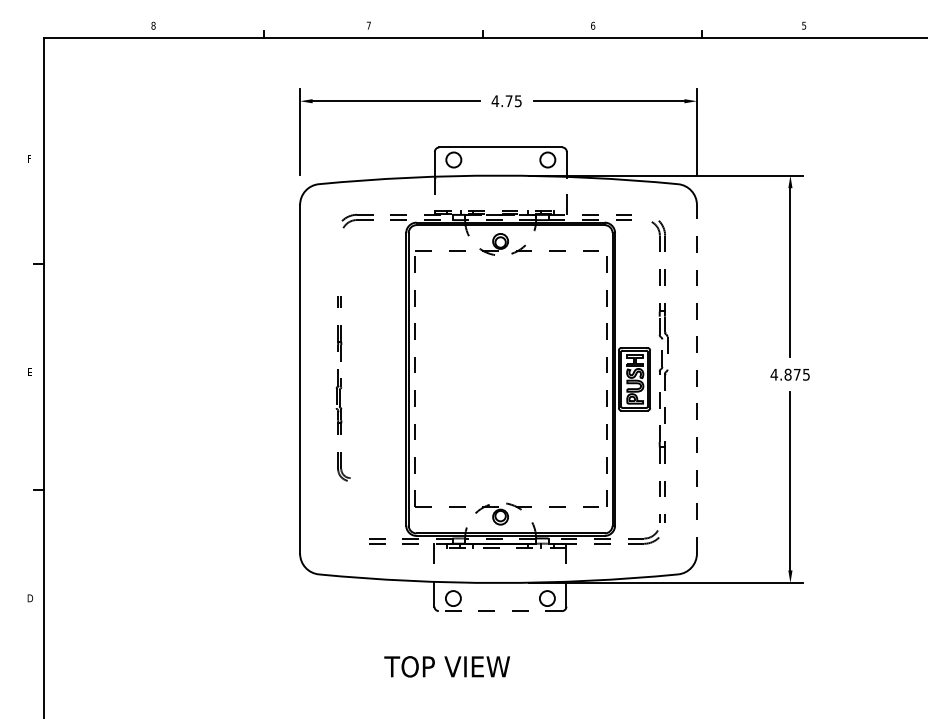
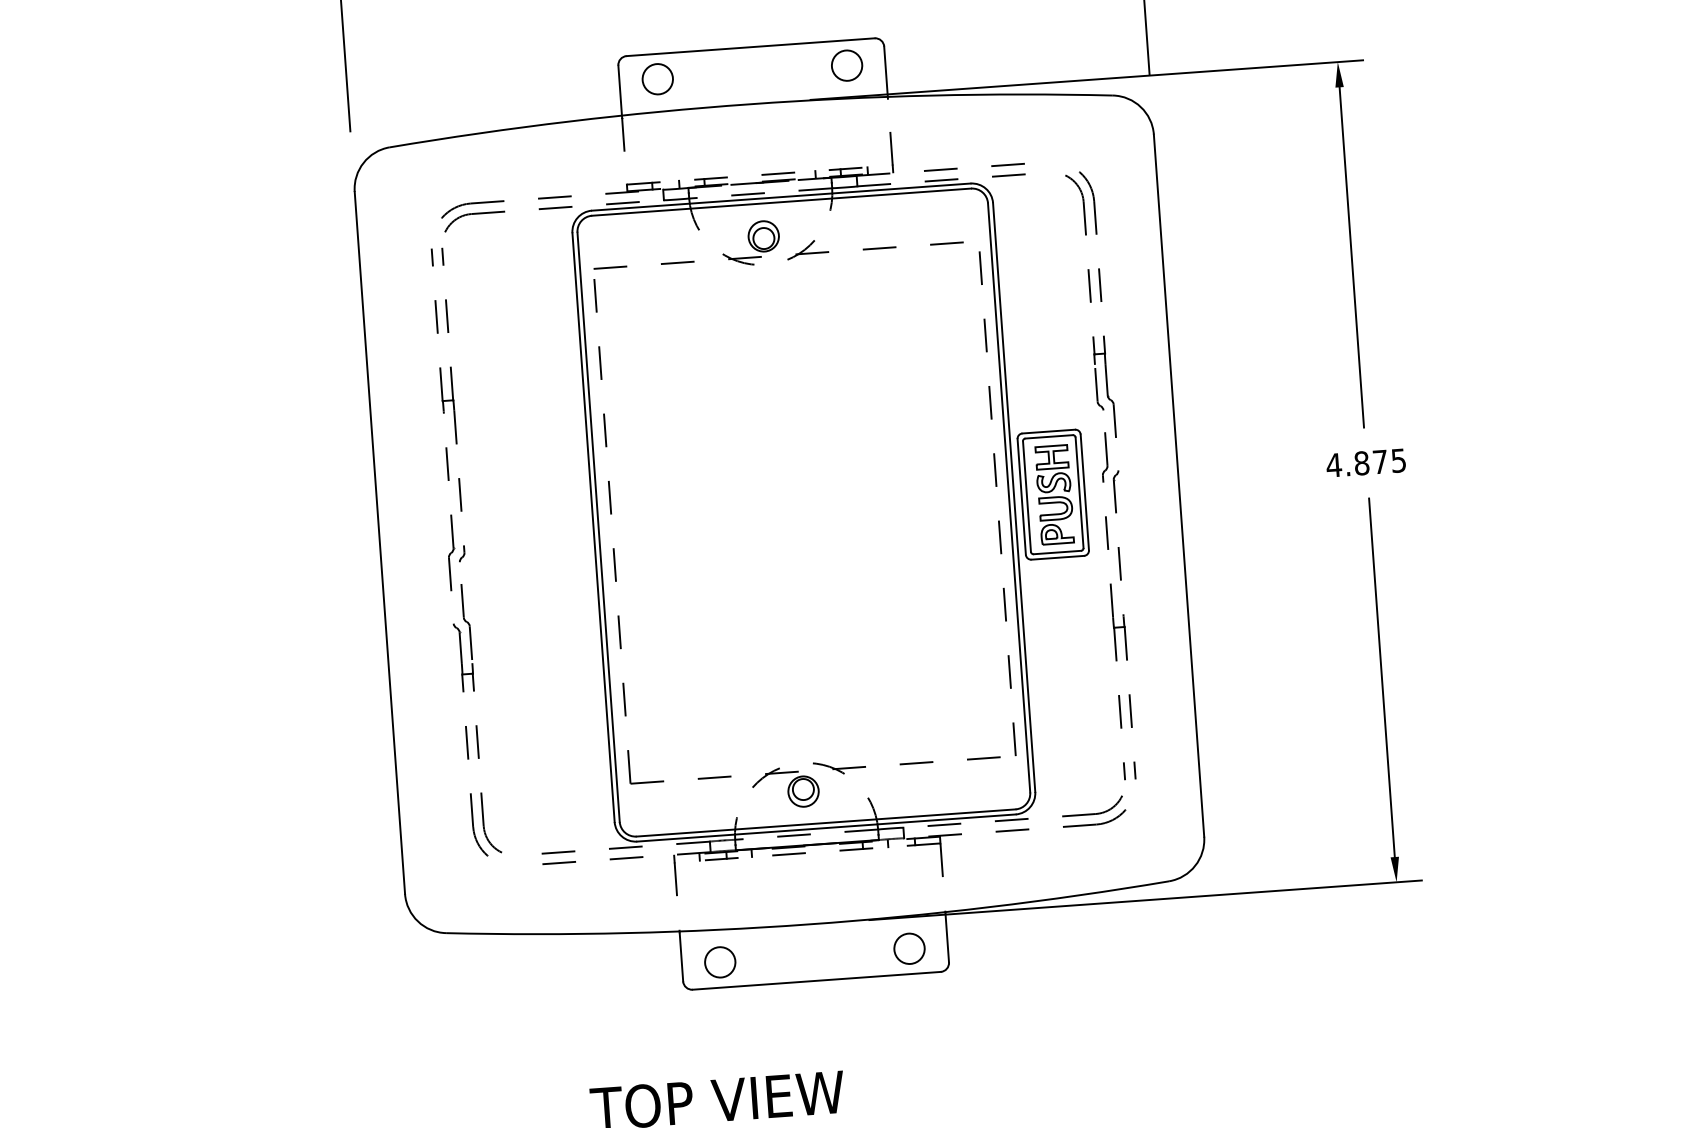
line: (696, 378) -> (1177, 484), dashed -> solid
part: (340, 387) -> (462, 553), size x1.67
line: (500, 611) -> (816, 981), dashed -> solid

